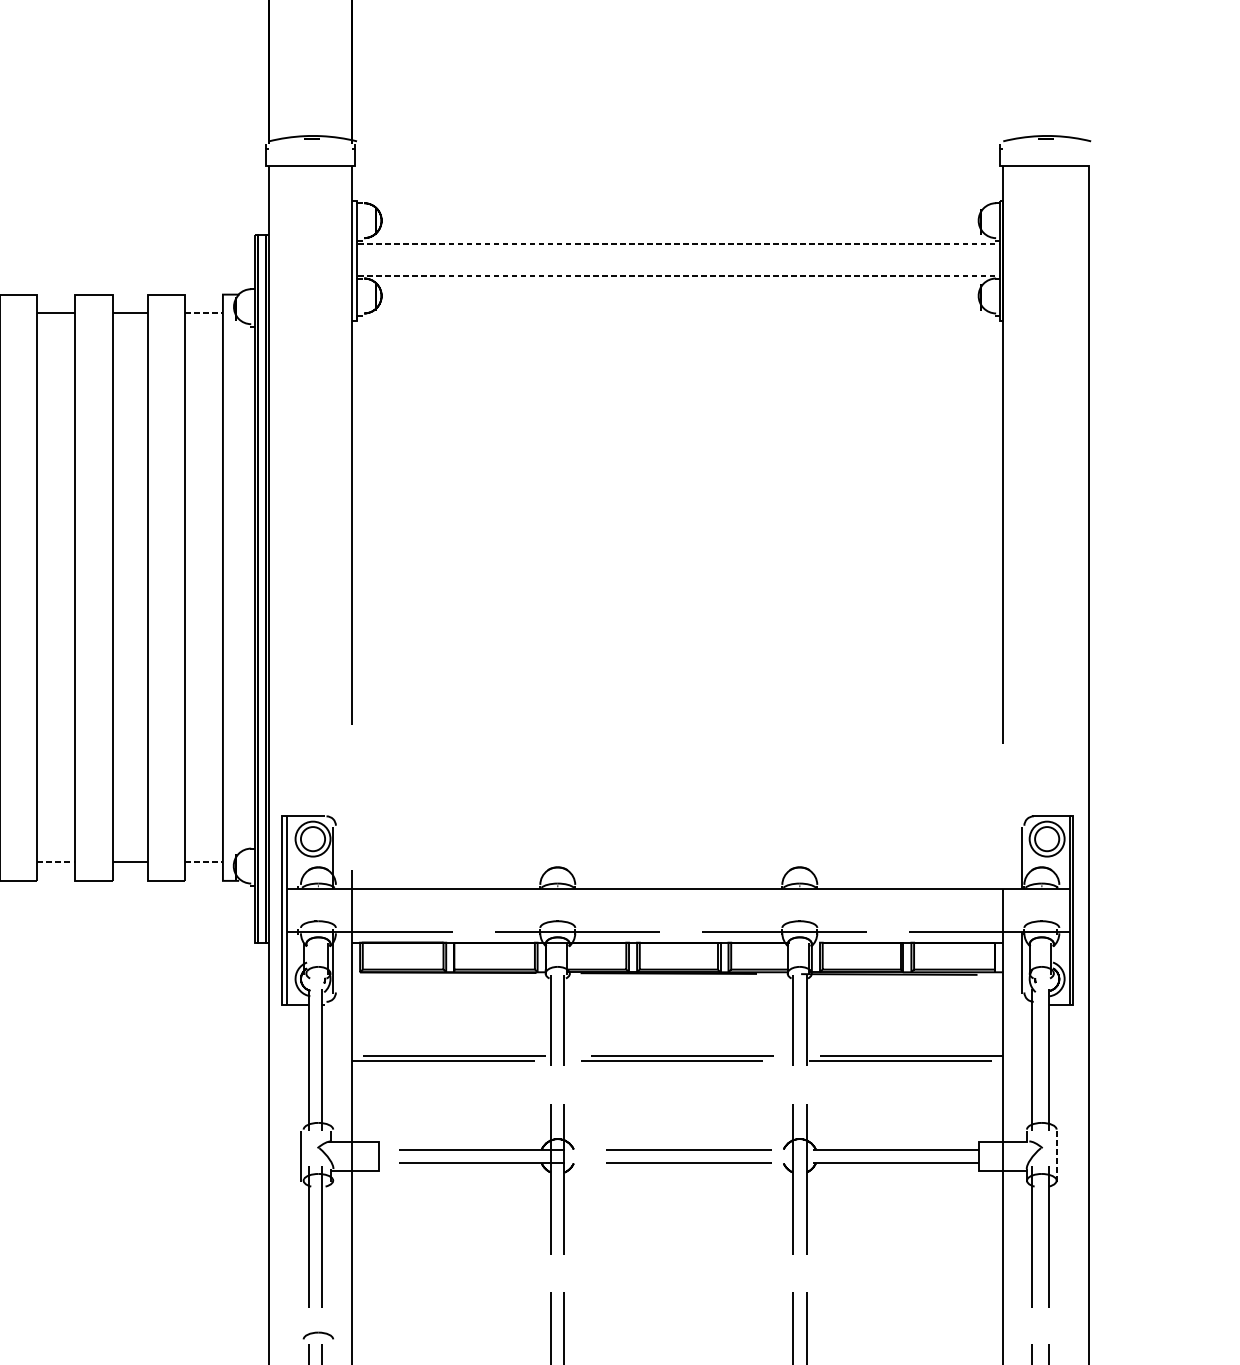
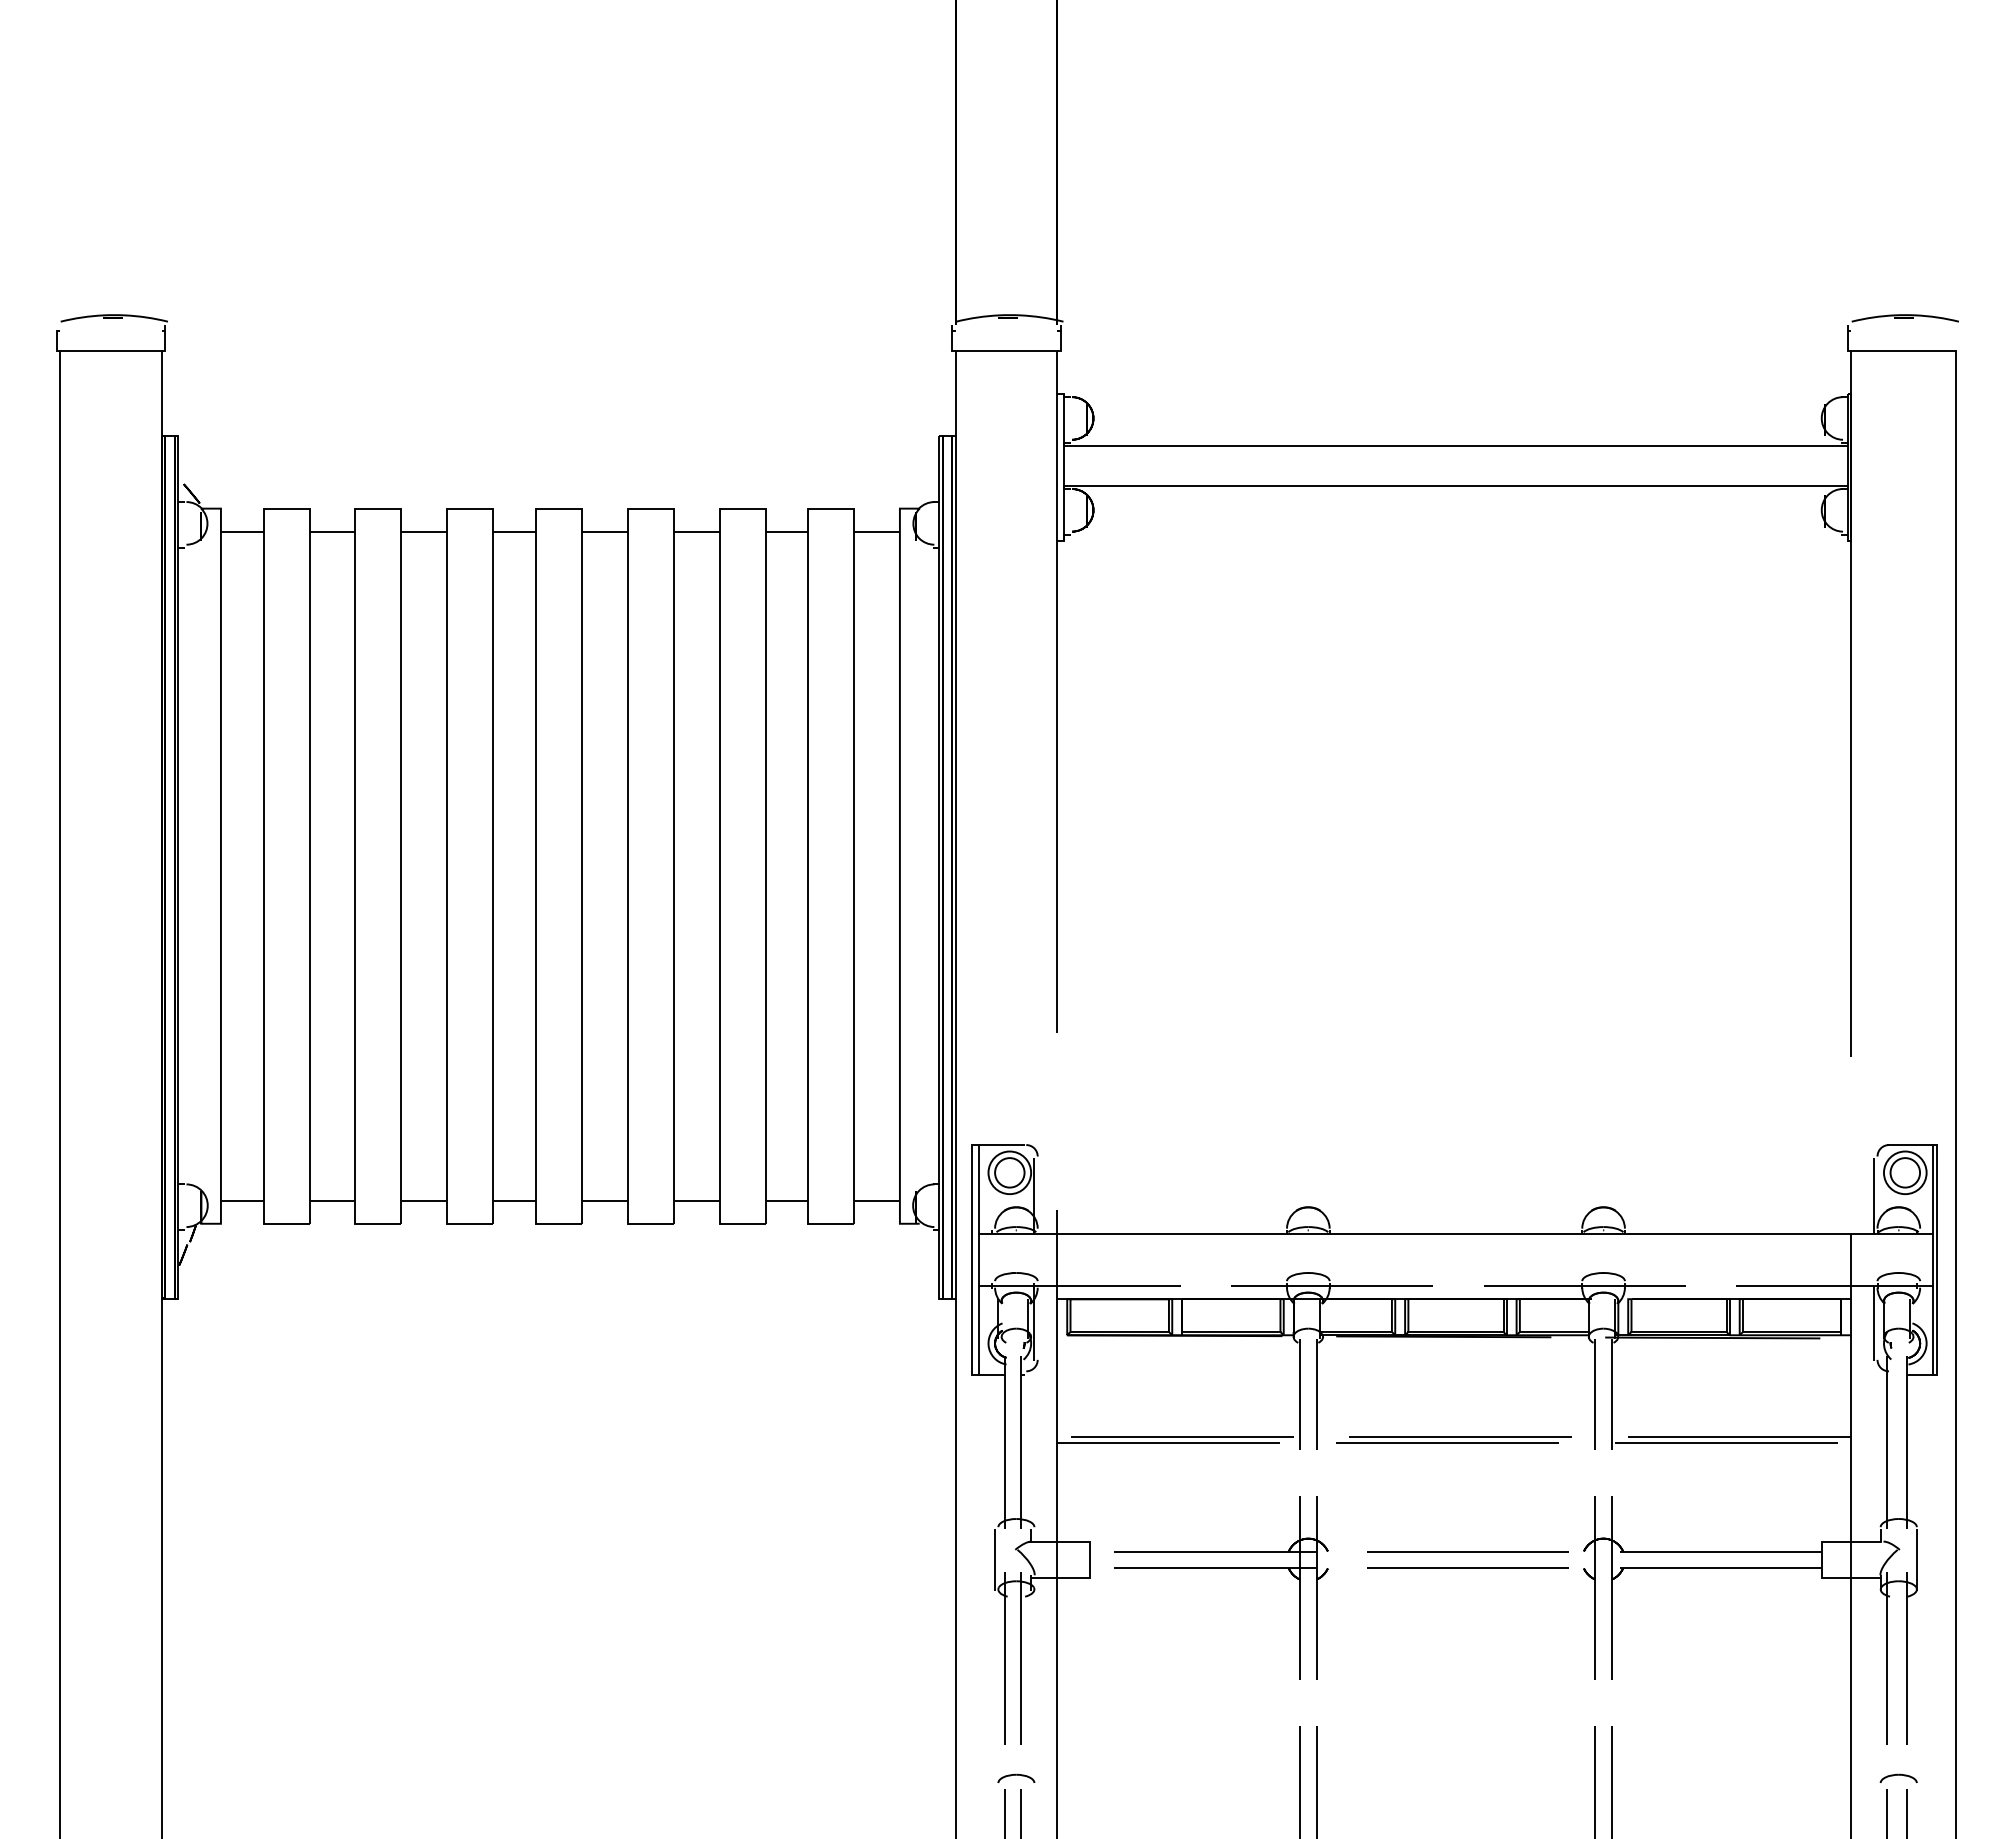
line: (673, 243) -> (1449, 446), dashed -> solid
line: (673, 275) -> (1449, 485), dashed -> solid
line: (203, 313) -> (876, 531), dashed -> solid
line: (56, 861) -> (696, 1200), dashed -> solid
line: (203, 861) -> (876, 1200), dashed -> solid
line: (1056, 1156) -> (1916, 1559), dashed -> solid
part: (1041, 1334) -> (1898, 1777), added

